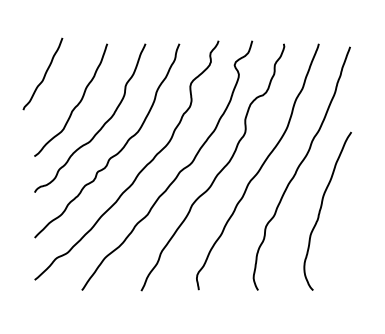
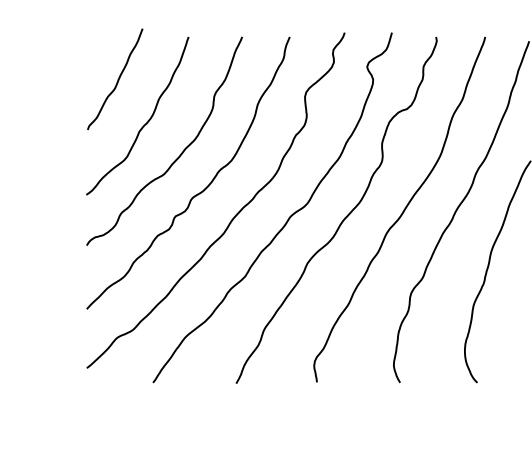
curve: (44, 73) -> (117, 78), moved

